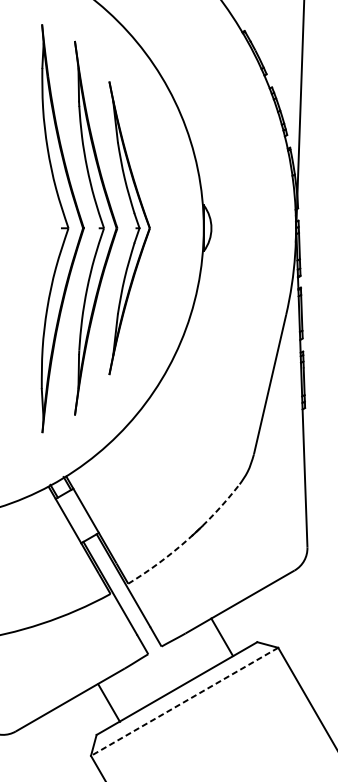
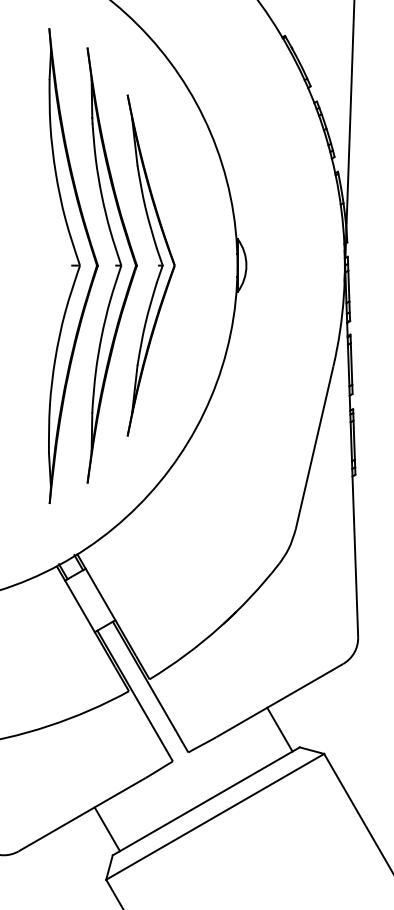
arc: (188, 539) -> (219, 627), dashed -> solid
line: (221, 637) -> (279, 729), moved
line: (184, 701) -> (215, 816), dashed -> solid
line: (108, 703) -> (106, 829), moved

